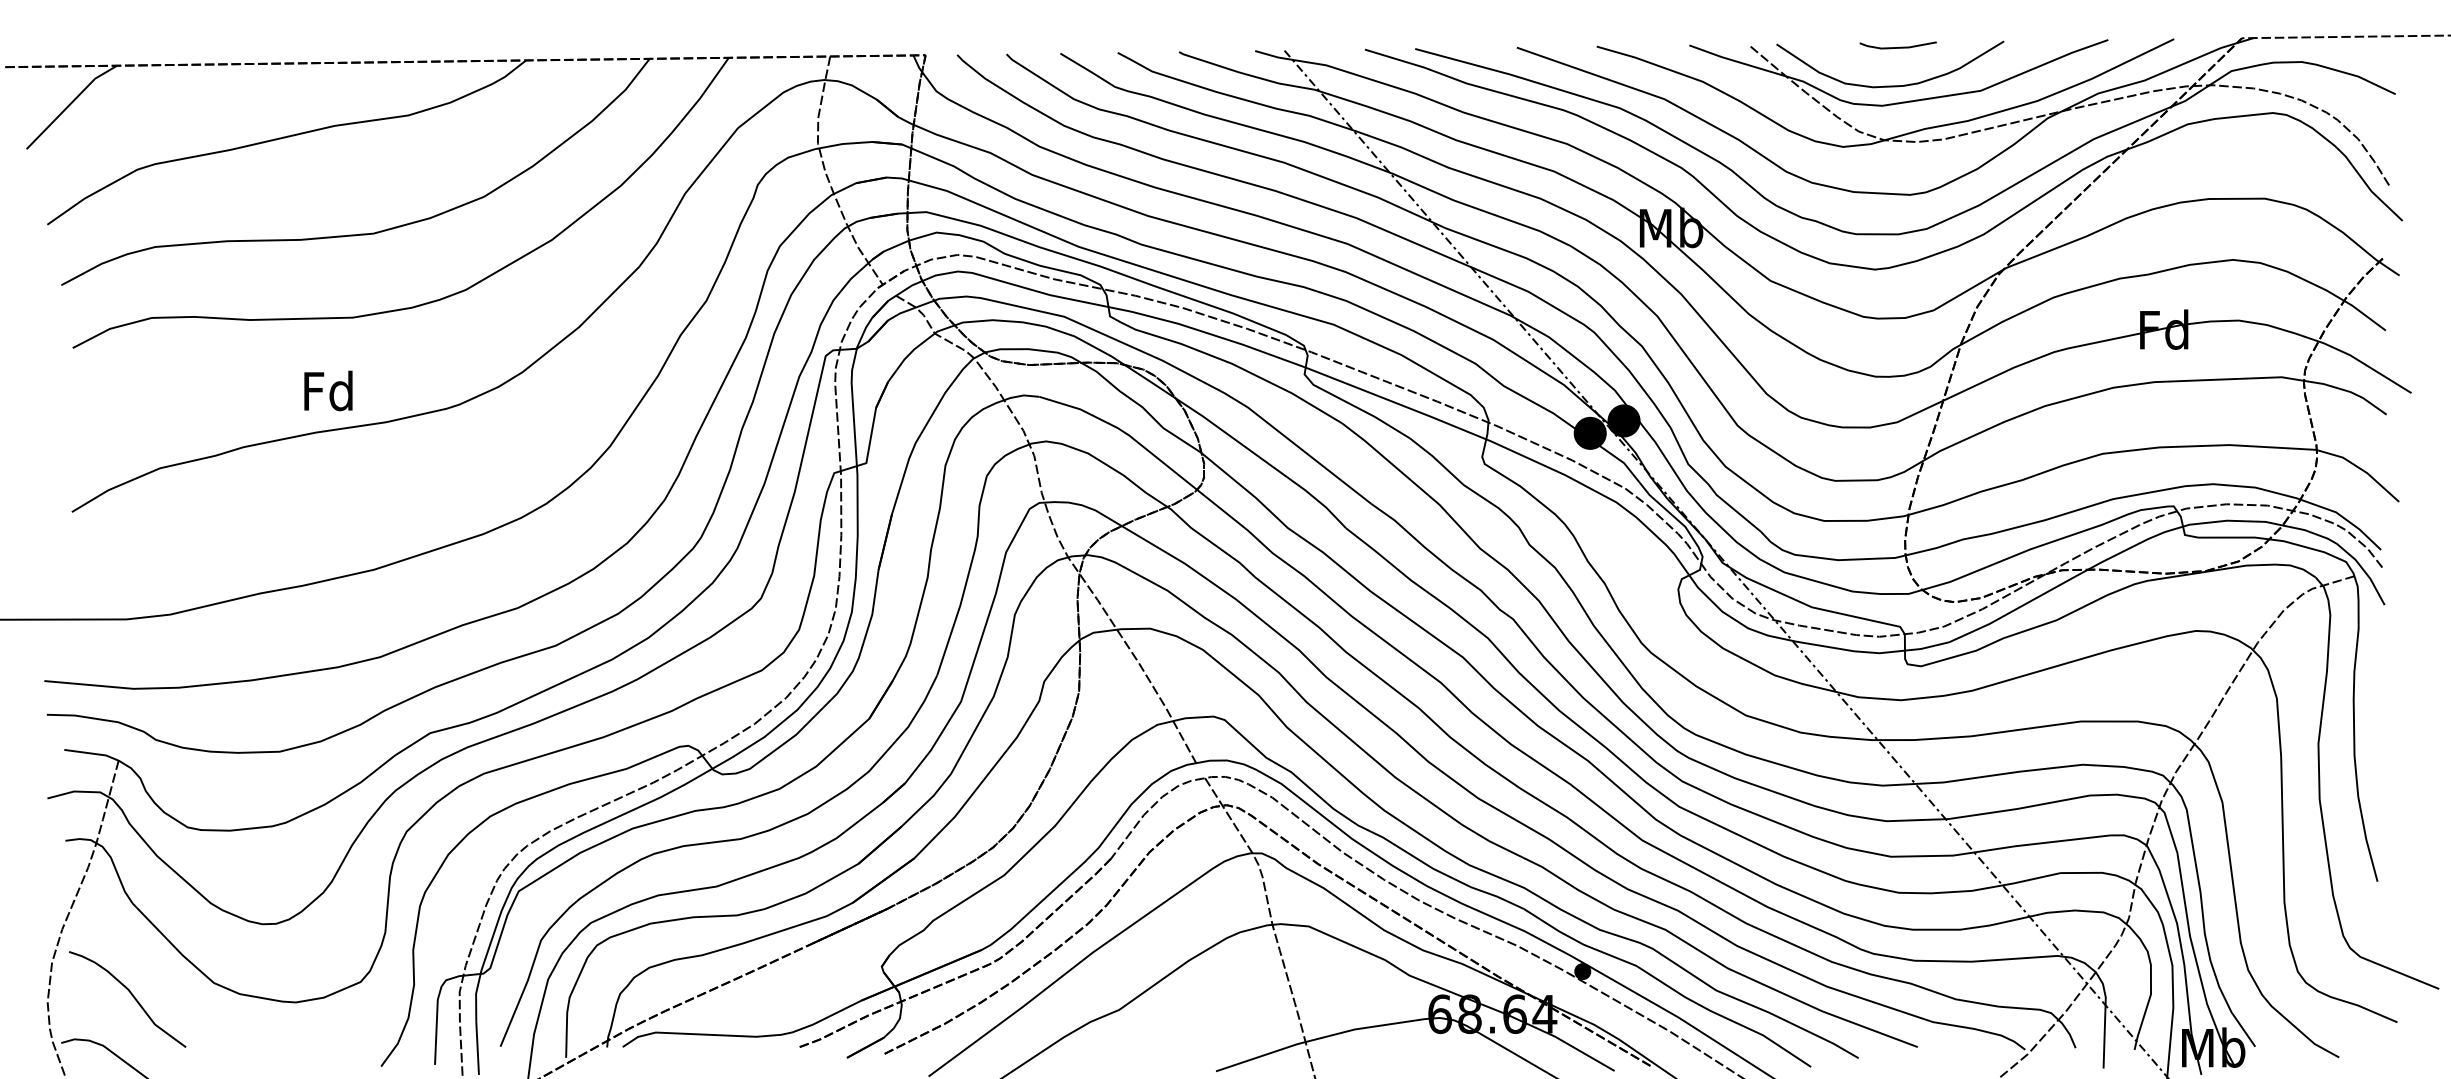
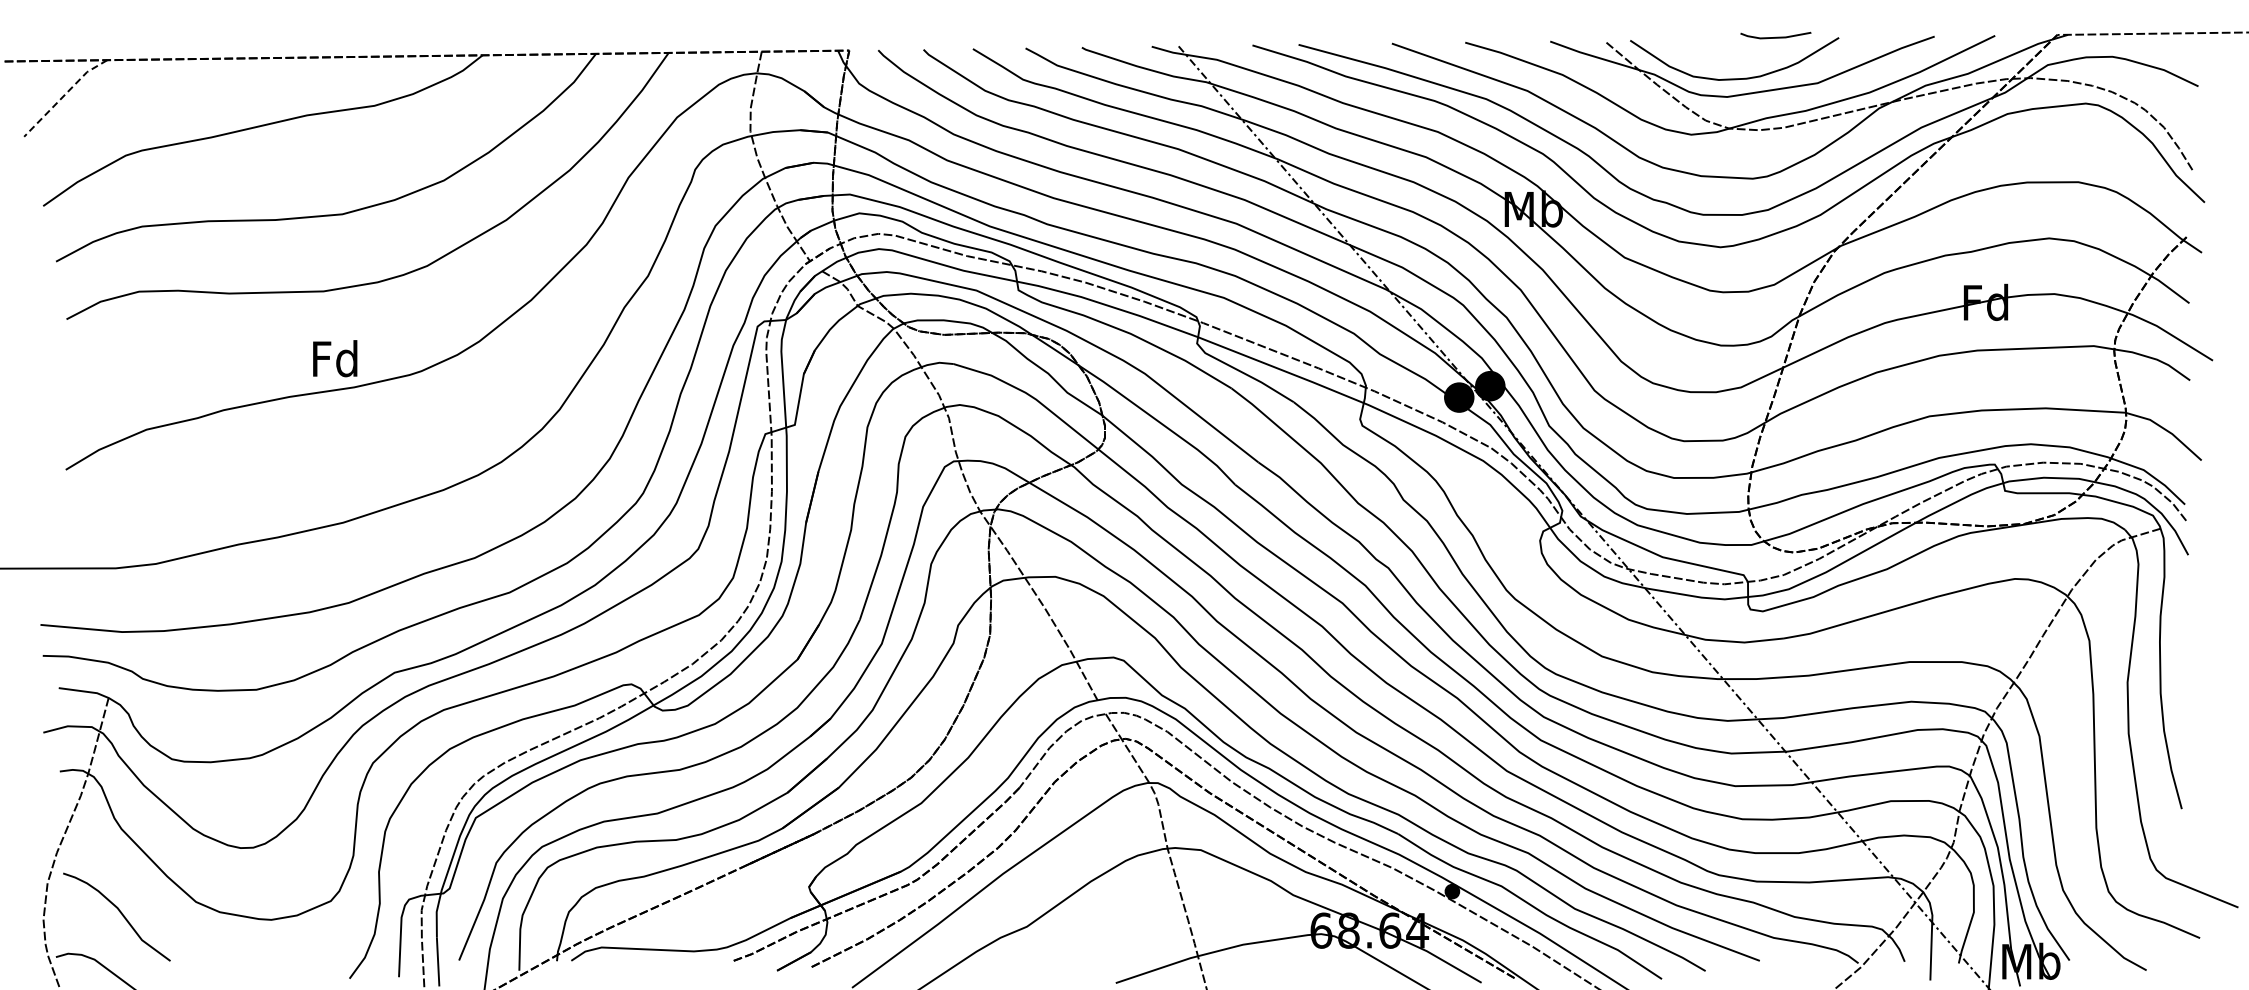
curve: (1897, 46) -> (1775, 36), moved
line: (70, 104) -> (64, 95), solid -> dashed
text: (328, 390) -> (335, 358), moved

